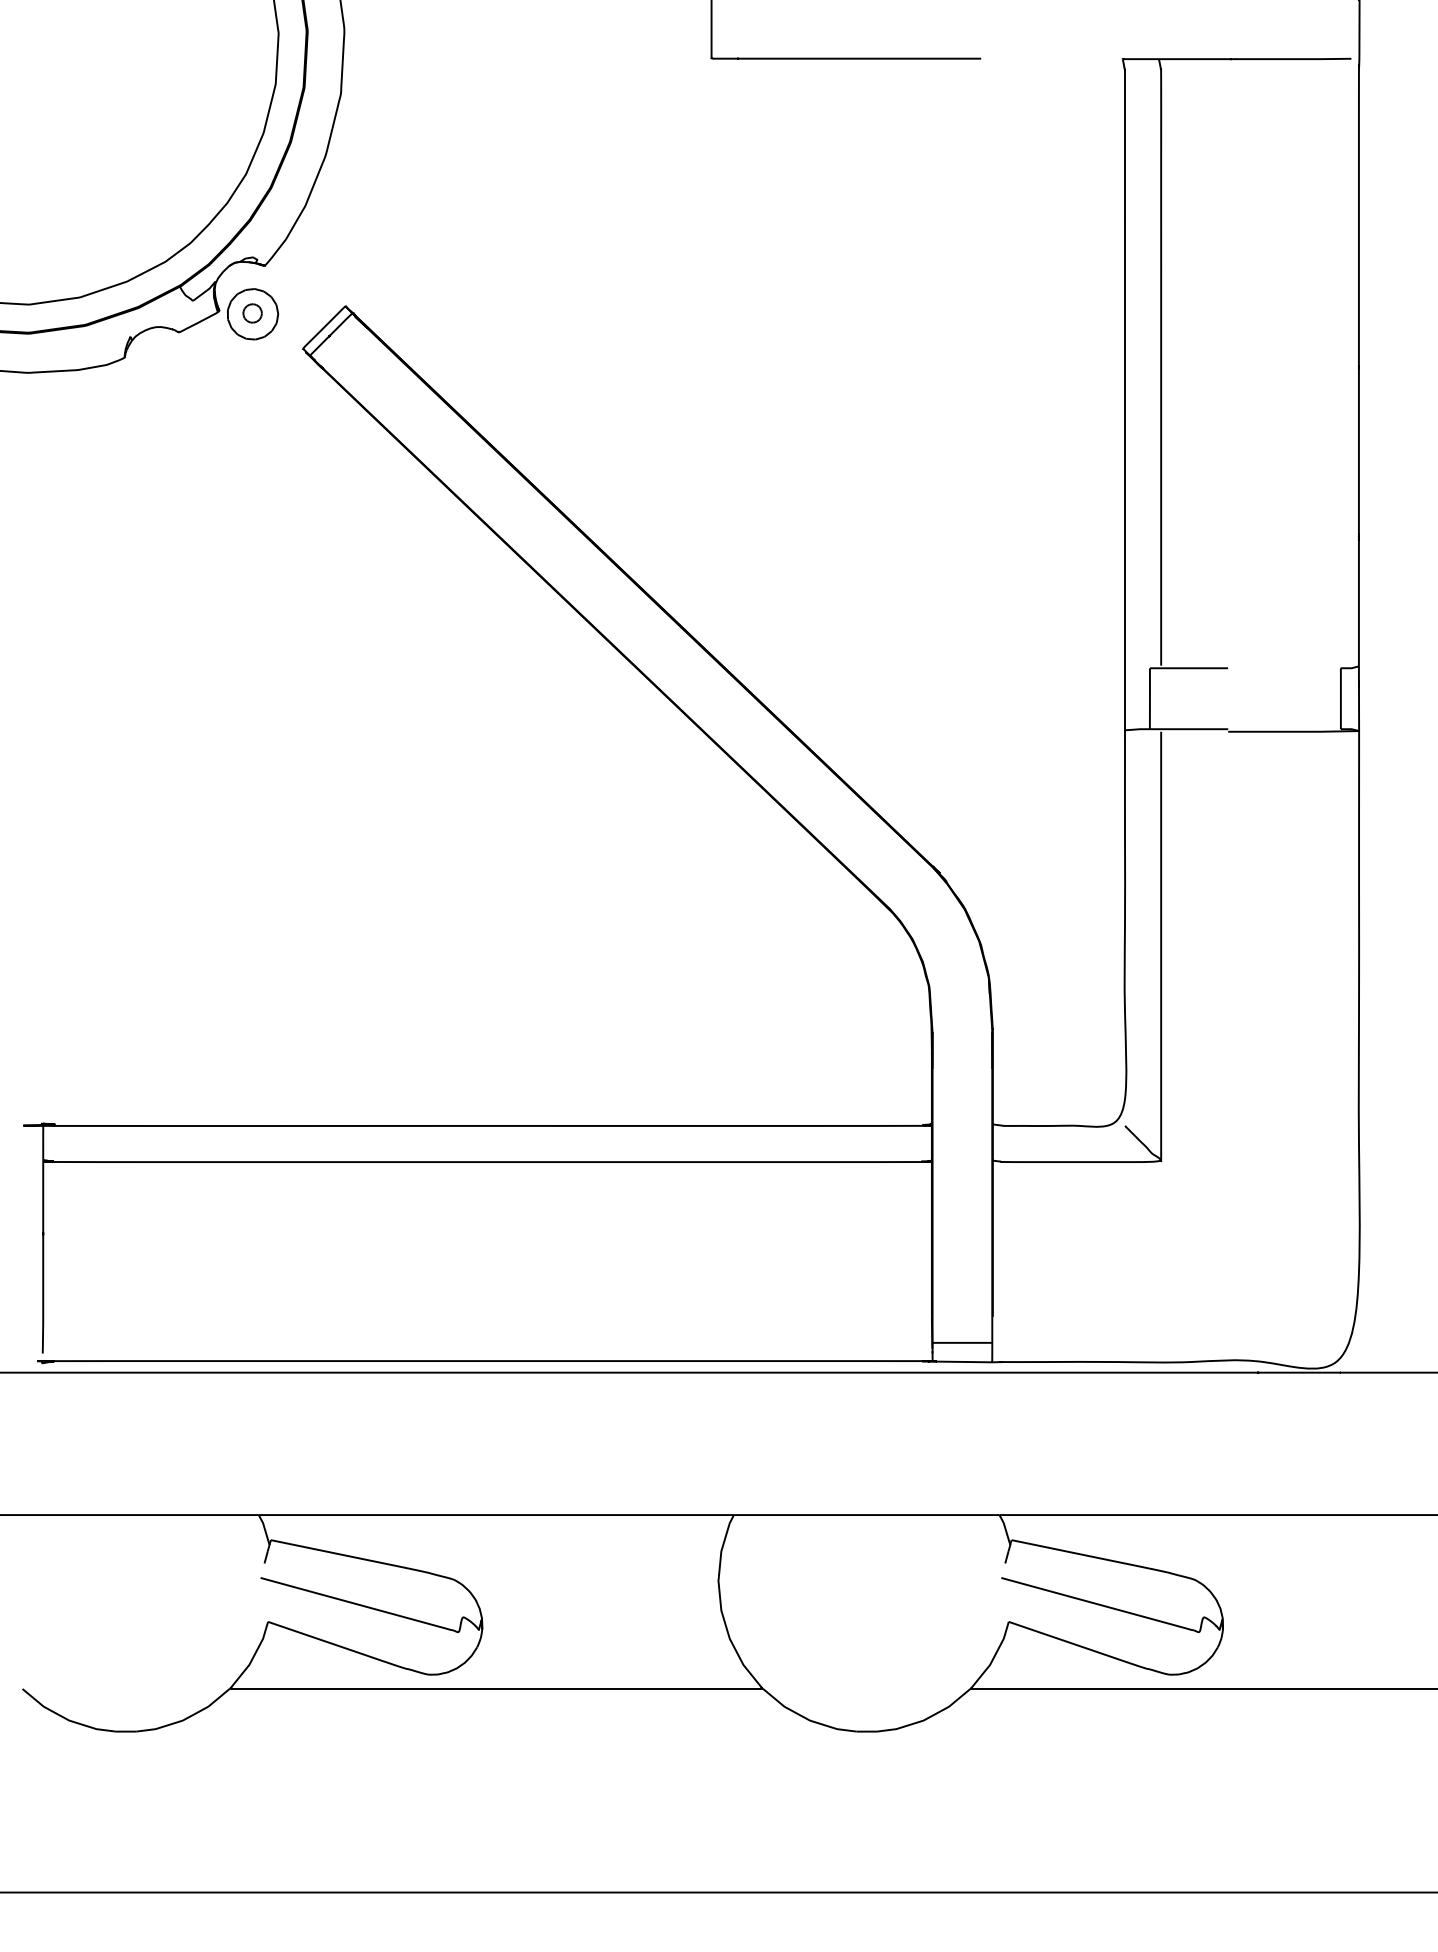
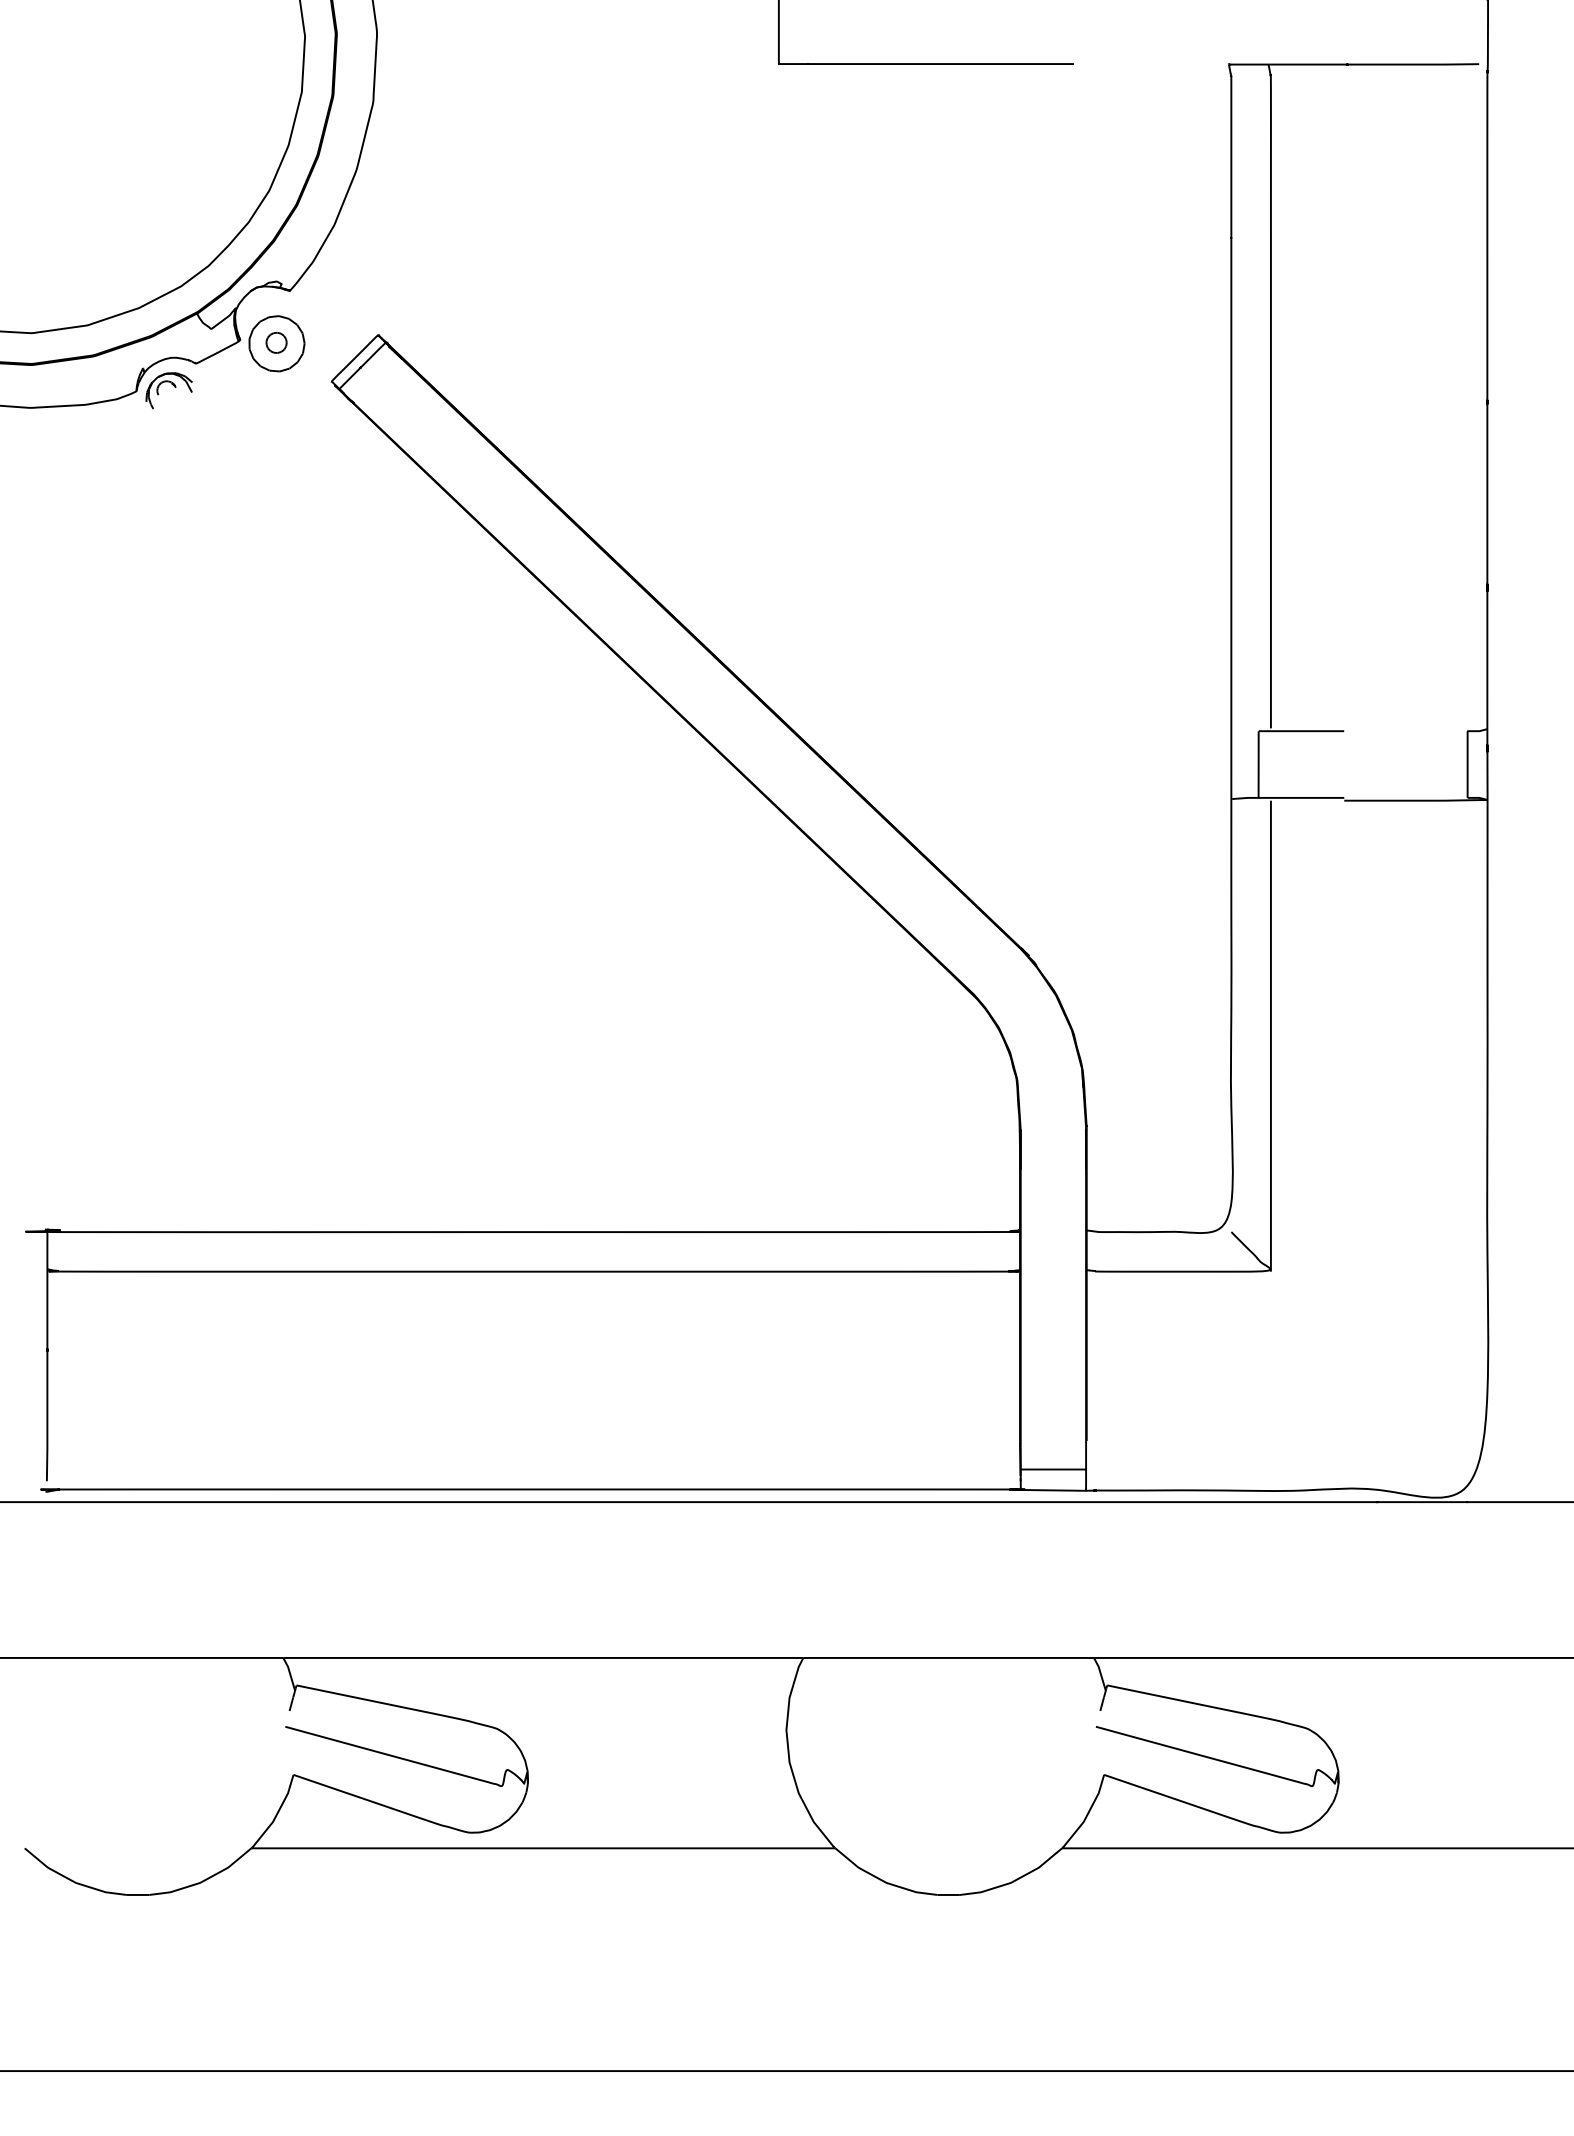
part: (157, 352) -> (172, 385), added

